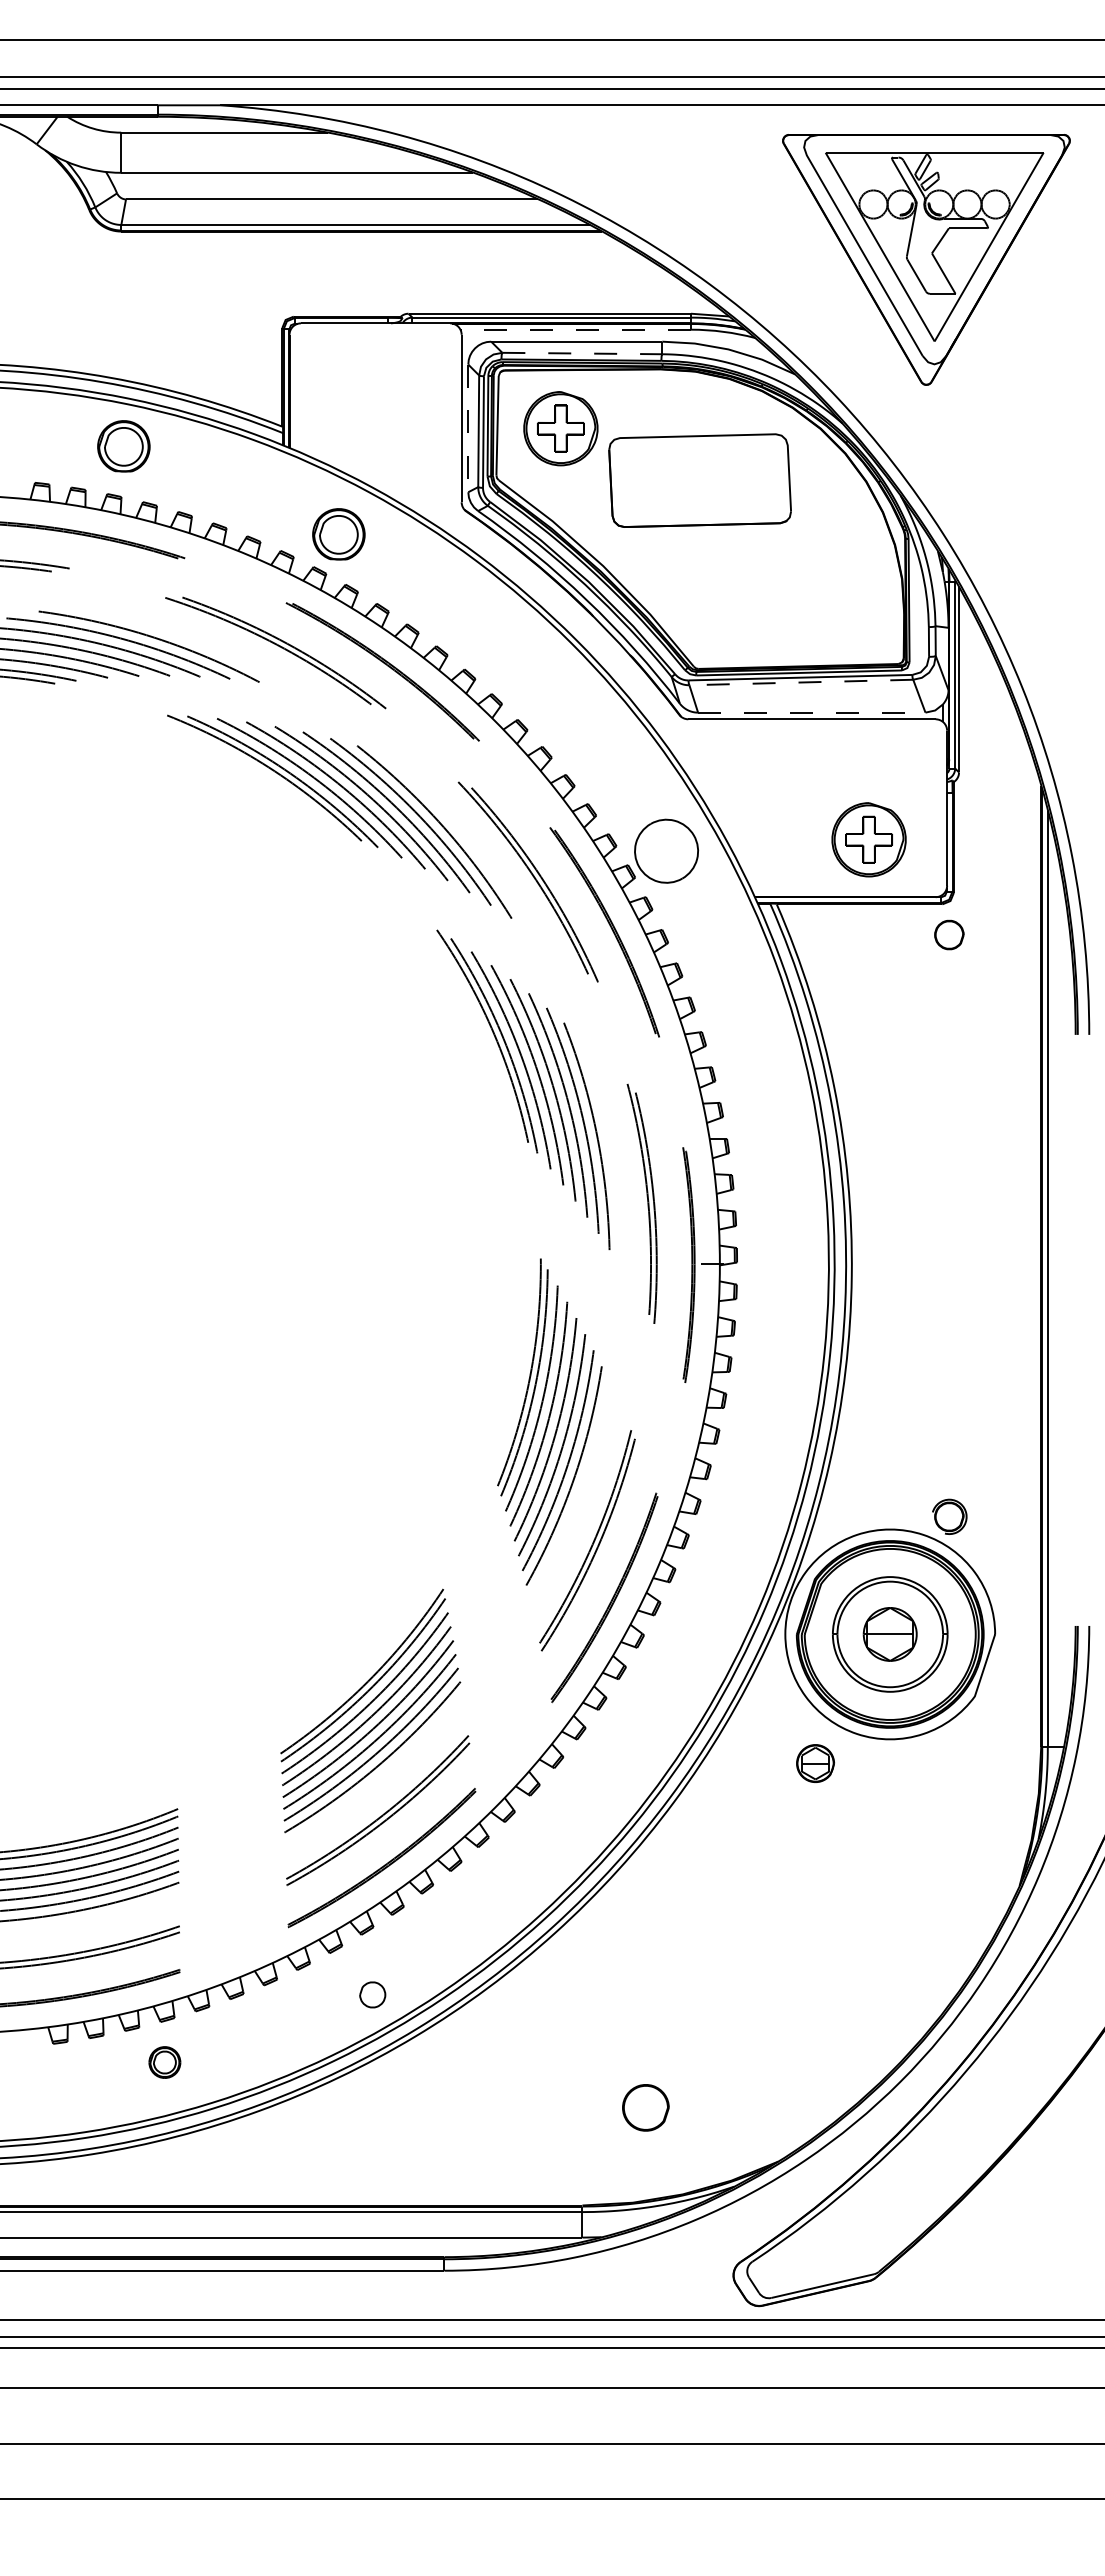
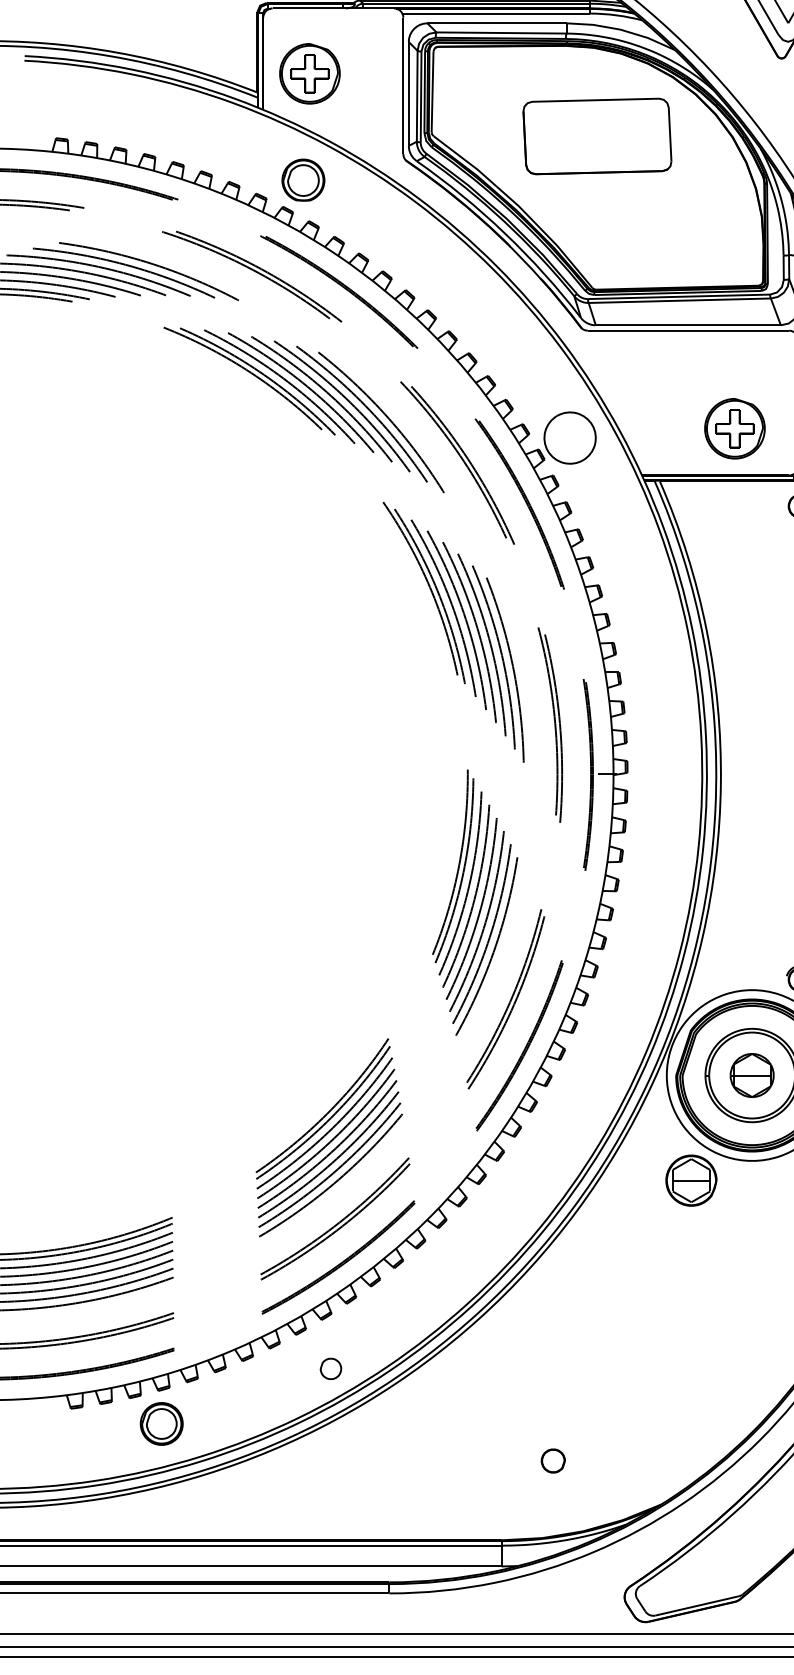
line: (575, 329) -> (496, 13), dashed -> solid
line: (582, 353) -> (501, 32), dashed -> solid
line: (468, 428) -> (408, 94), dashed -> solid
part: (560, 428) -> (309, 73), moved
part: (123, 446) -> (128, 108), removed
line: (801, 682) -> (679, 300), dashed -> solid
line: (811, 712) -> (688, 325), dashed -> solid
part: (815, 1763) -> (691, 1180), size x1.67
part: (164, 2062) -> (161, 1423), size x1.67
part: (645, 2108) -> (552, 1461), size x0.62

